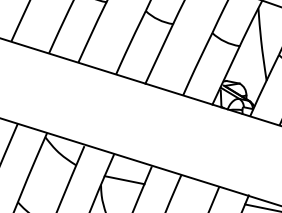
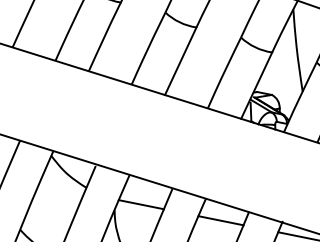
line: (194, 194) -> (220, 220), added

